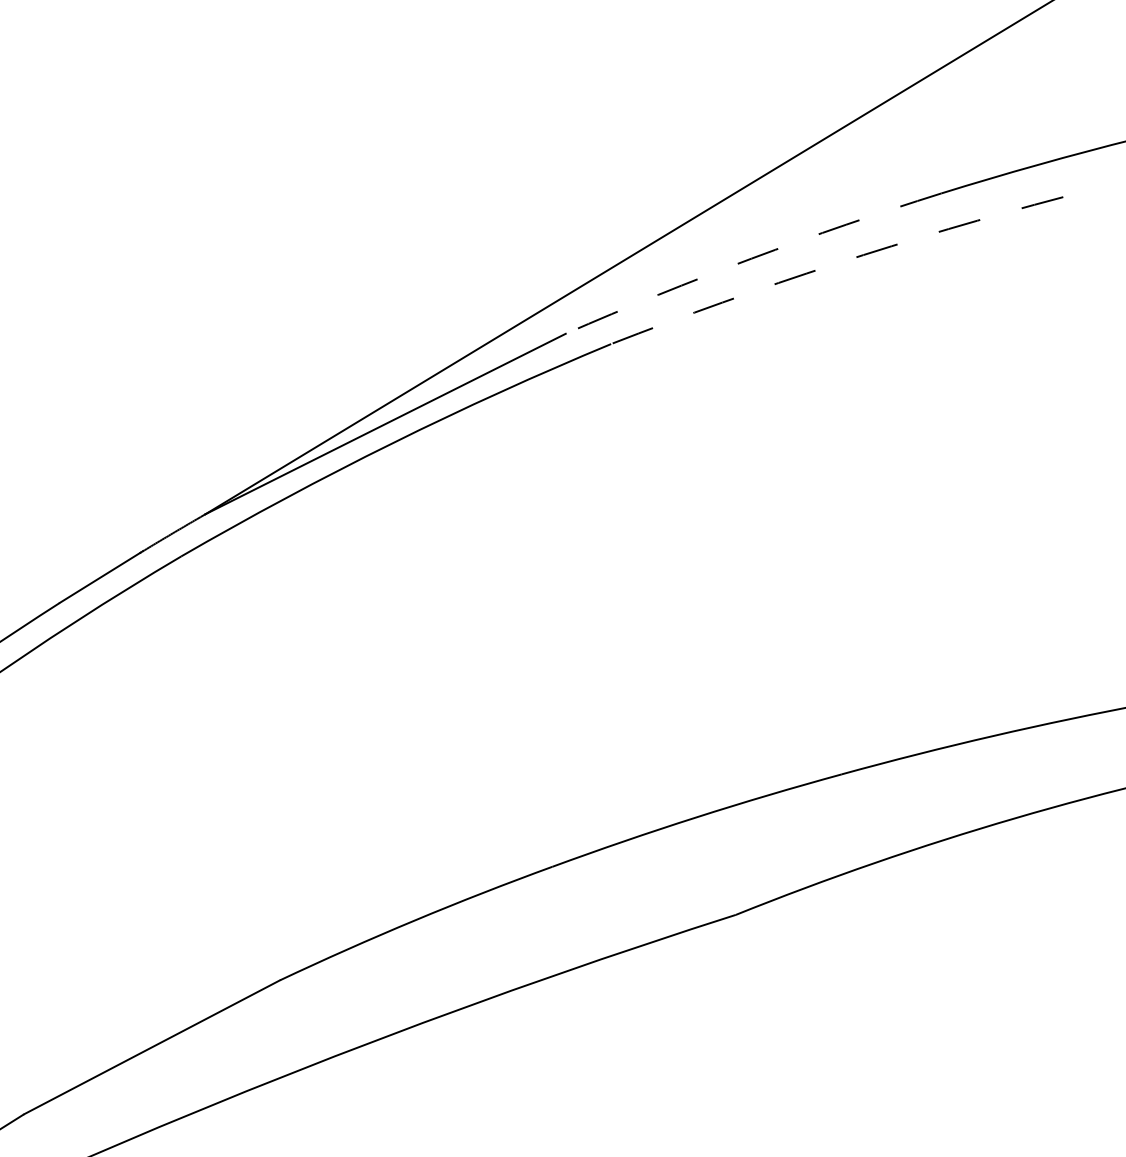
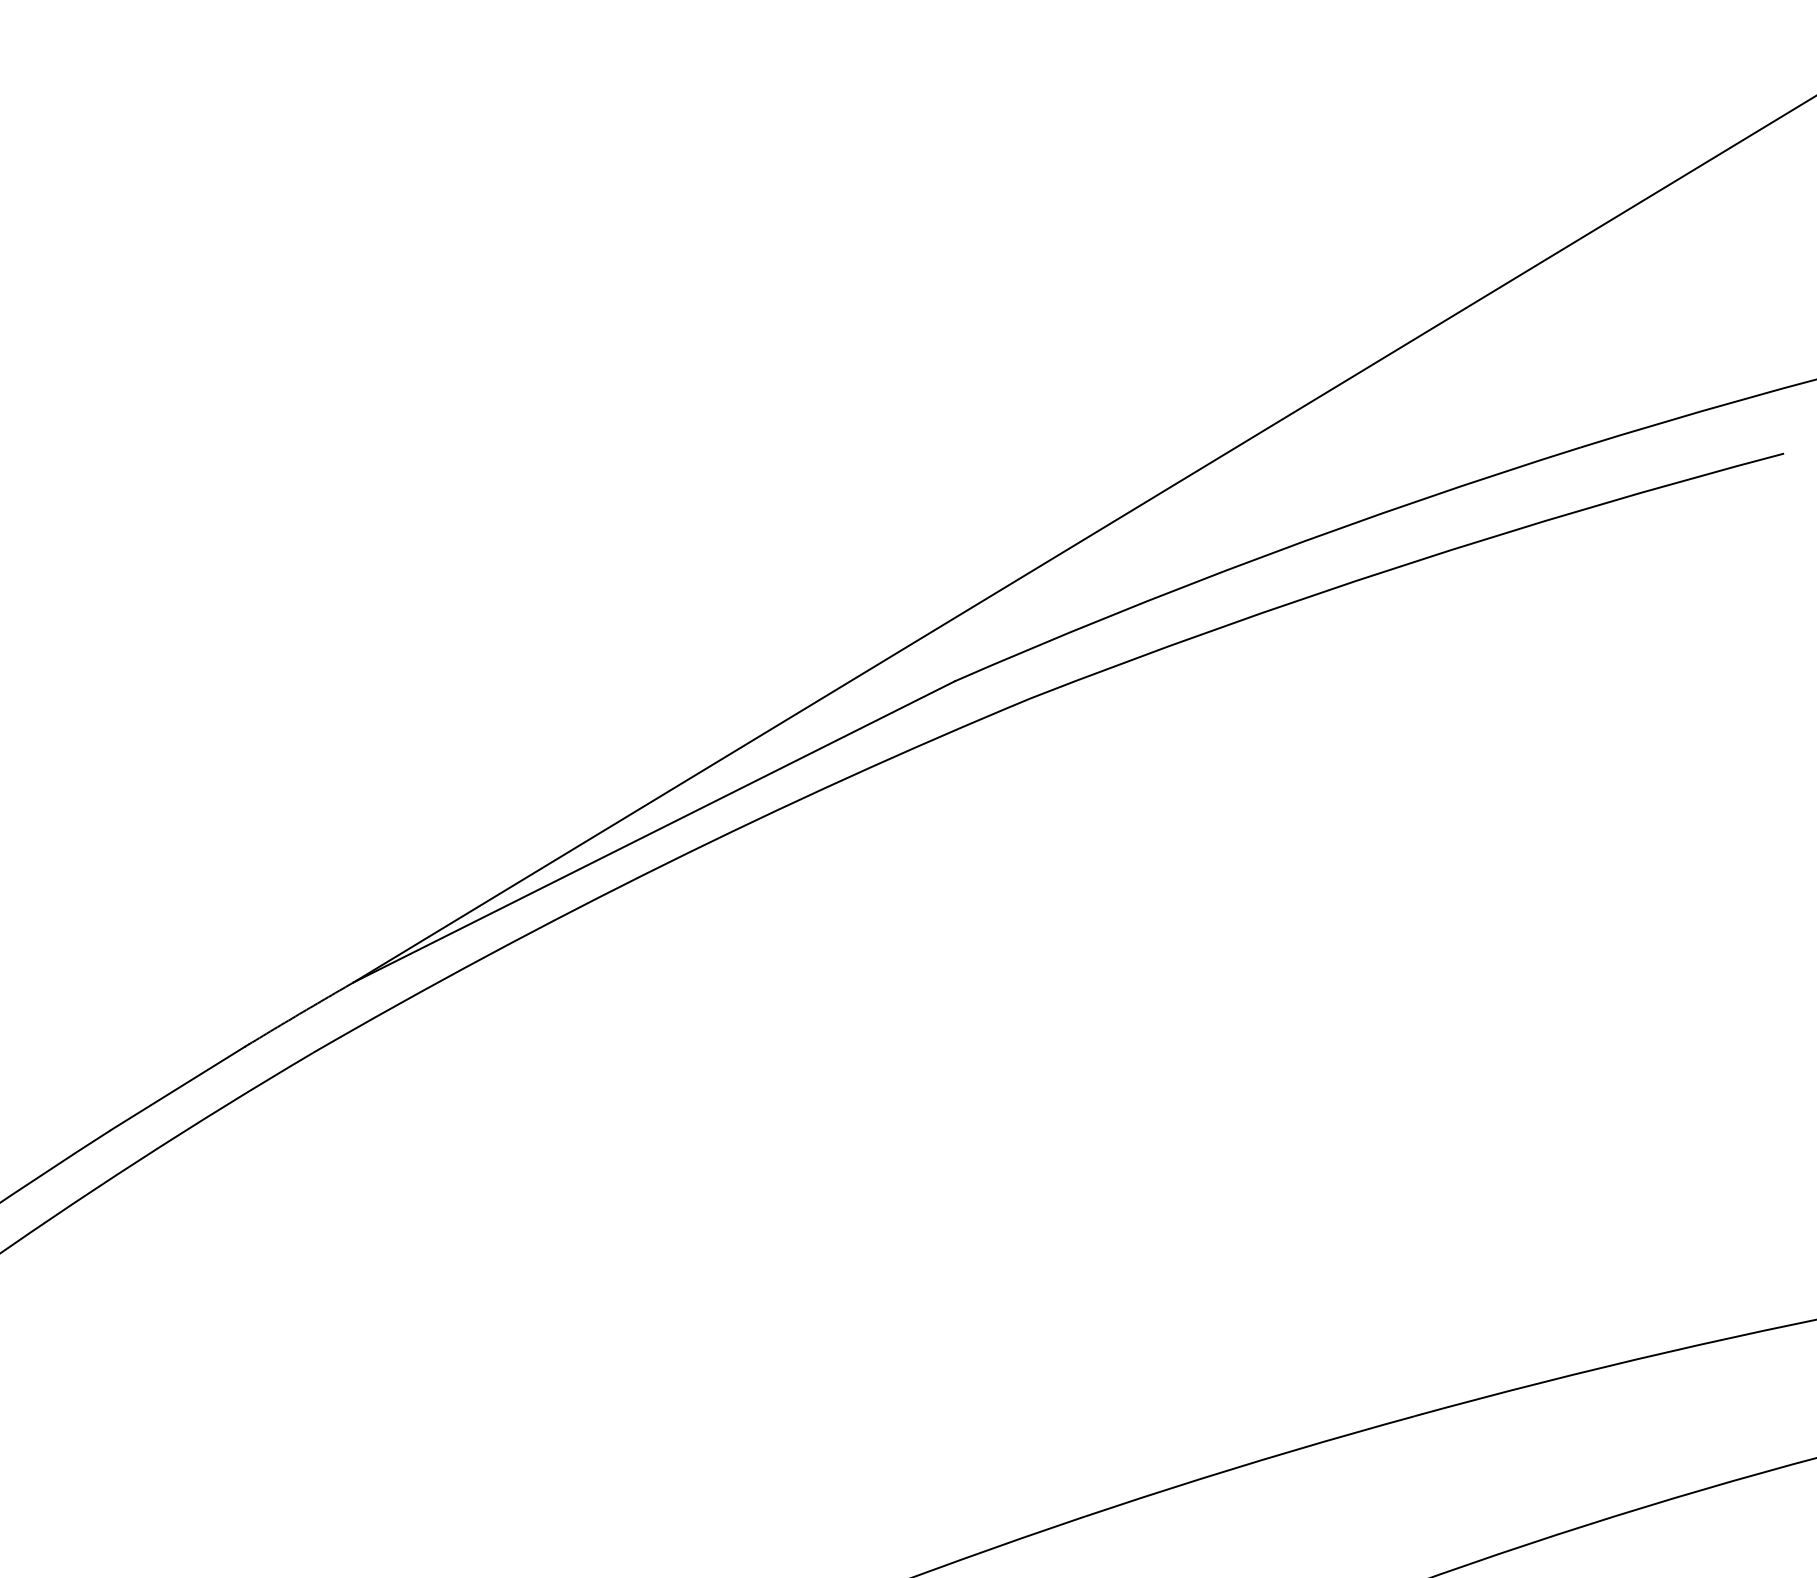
arc: (751, 258) -> (1264, 555), dashed -> solid
arc: (835, 264) -> (1404, 565), dashed -> solid

